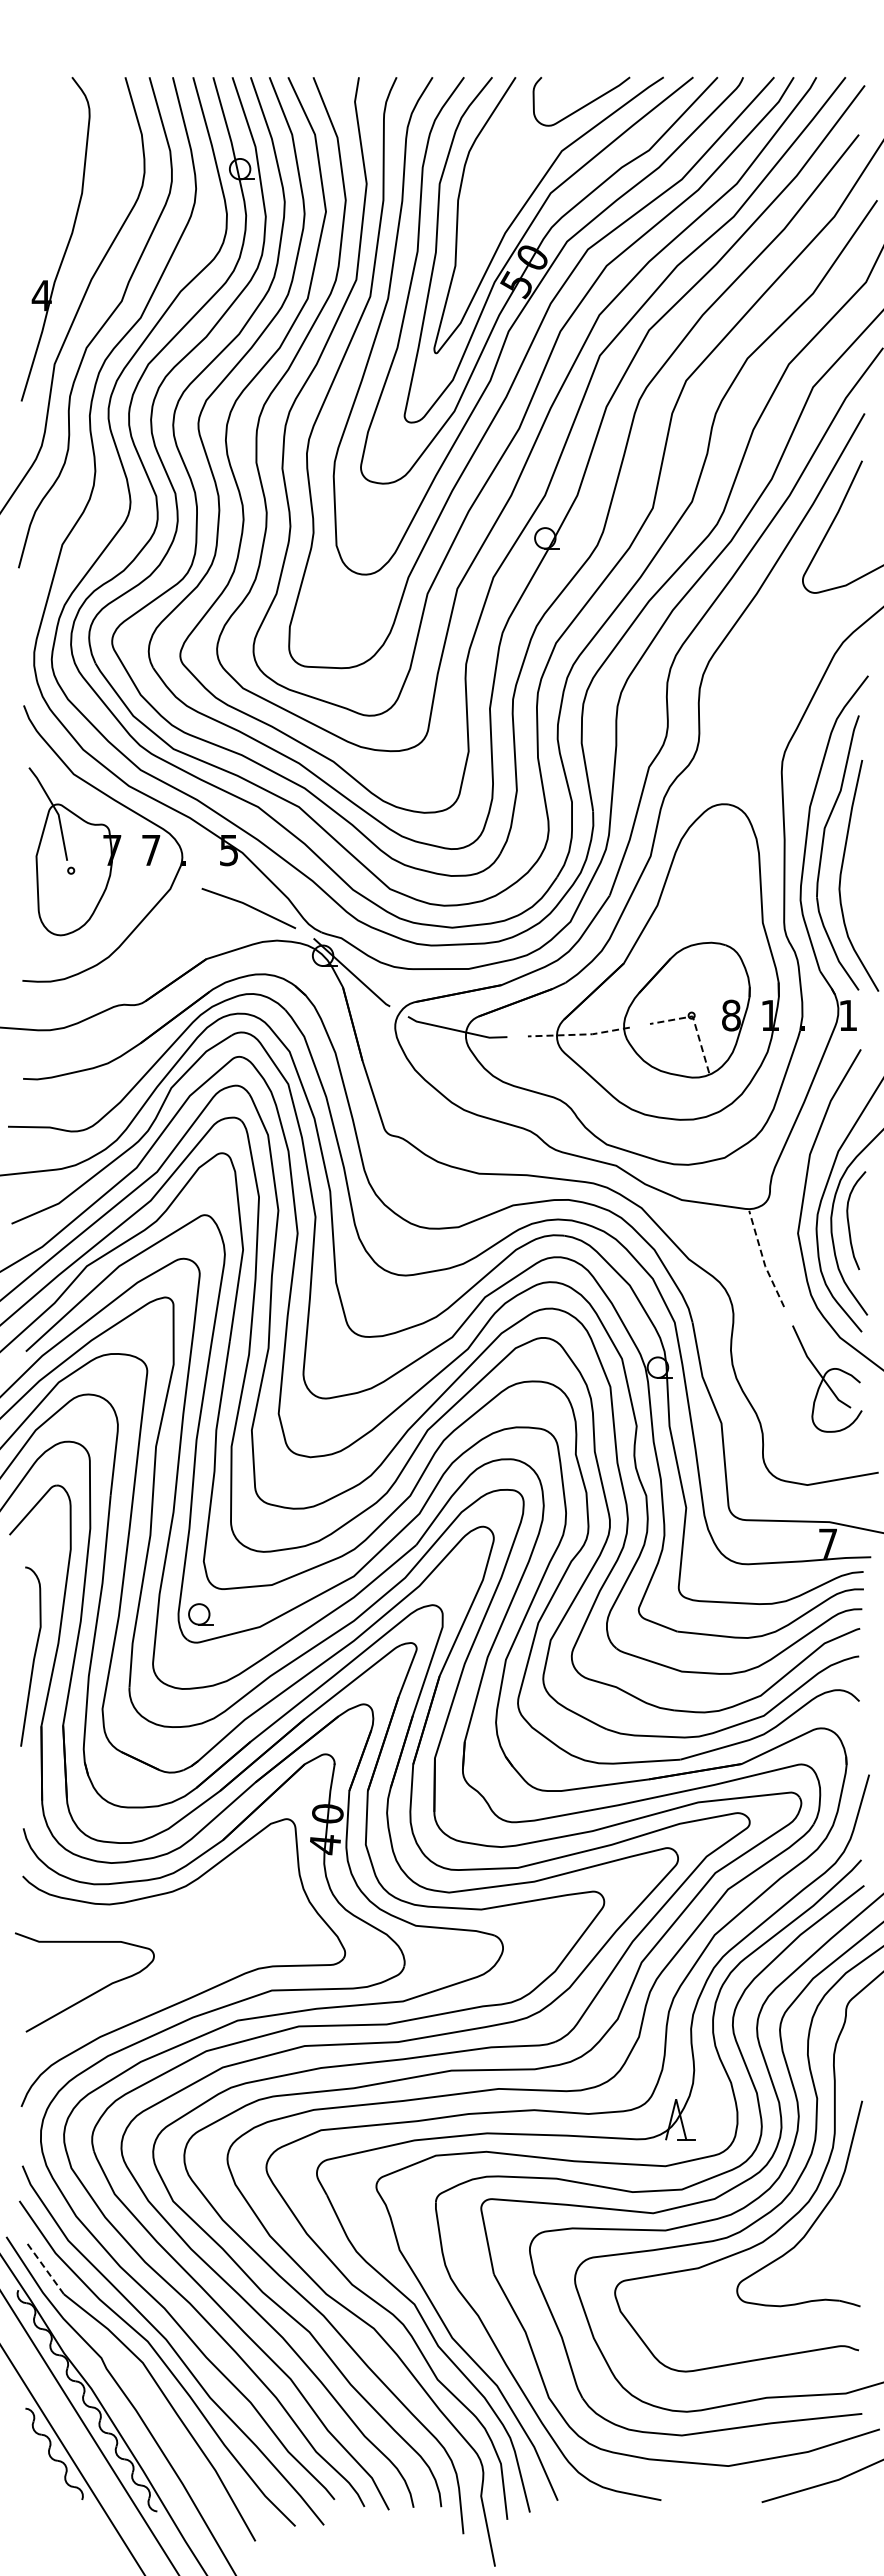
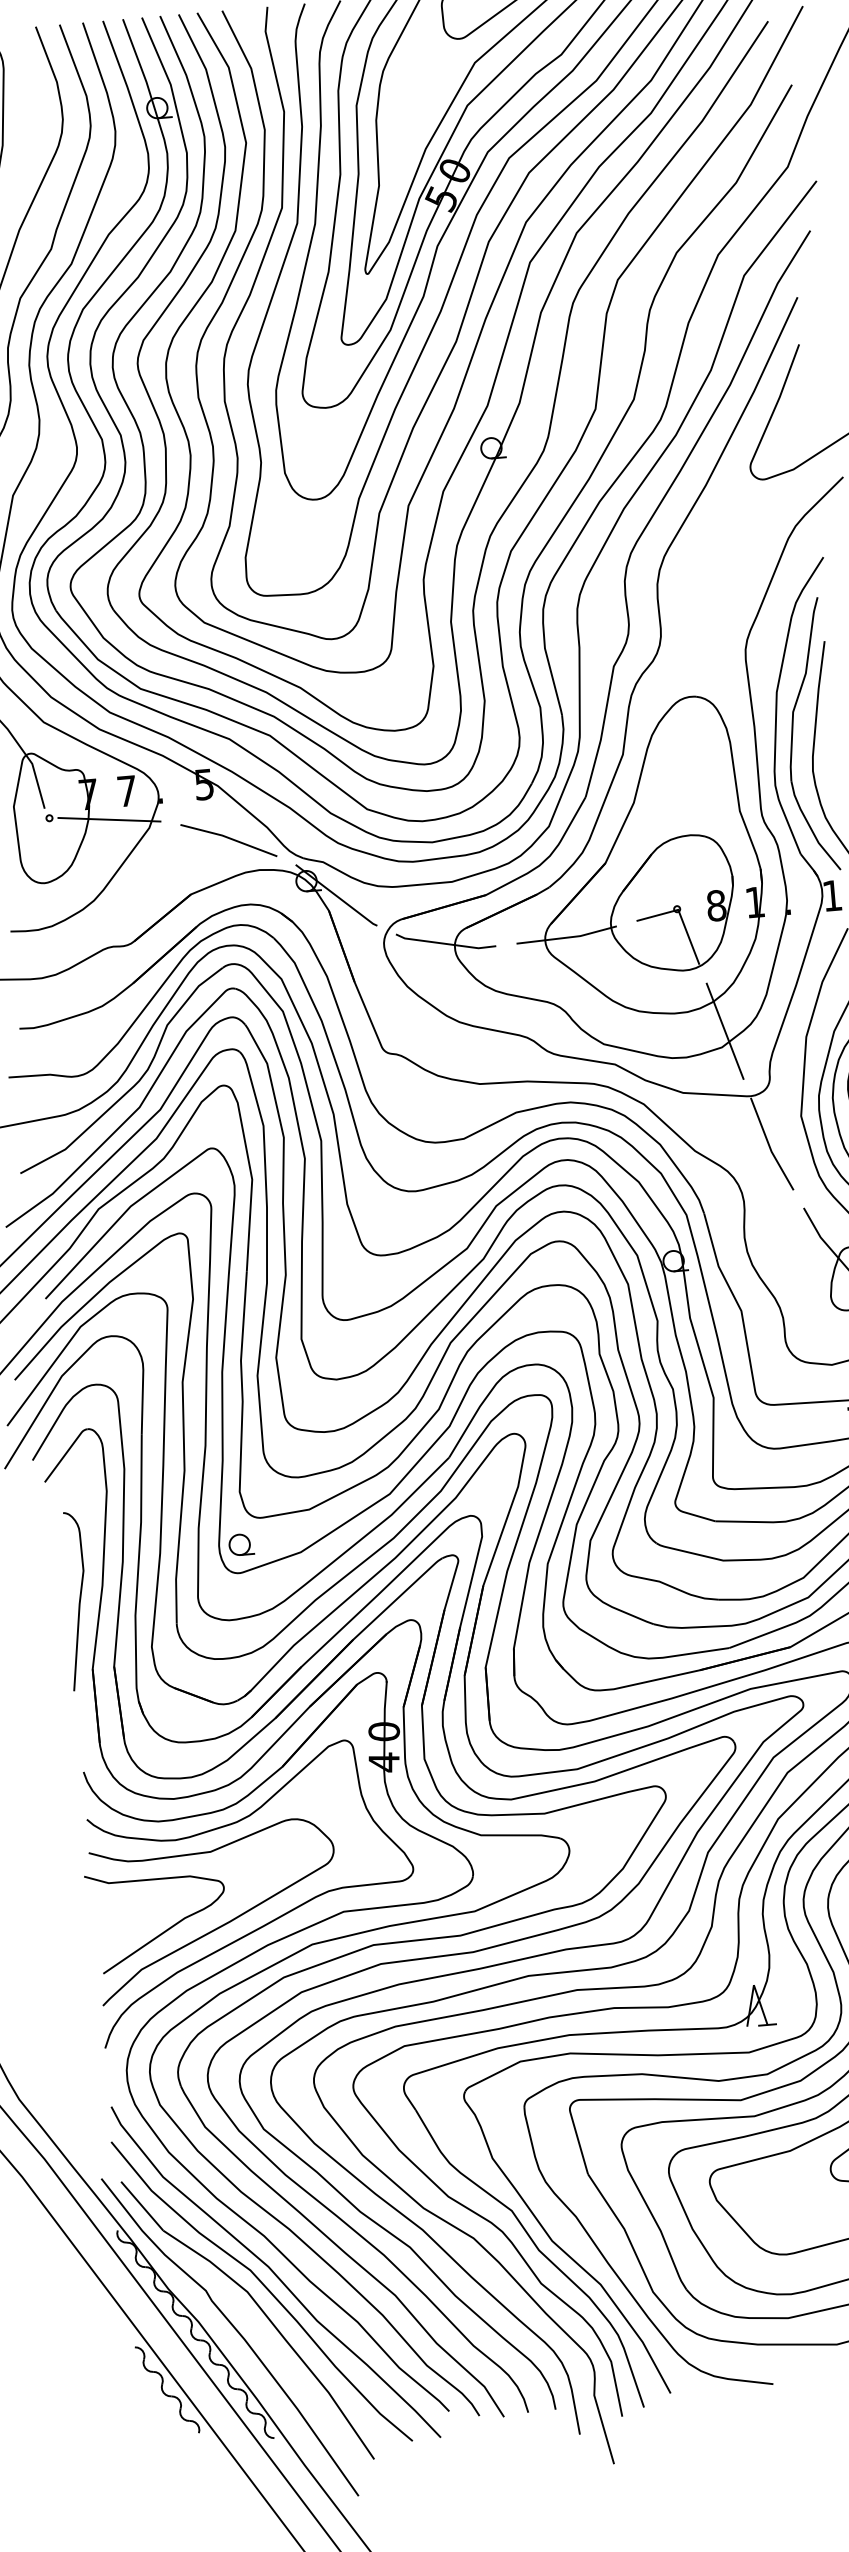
line: (130, 877) -> (108, 819), added
line: (694, 1023) -> (680, 916), dashed -> solid
line: (579, 1034) -> (567, 937), dashed -> solid
line: (728, 1141) -> (724, 1030), added
line: (763, 1260) -> (769, 1145), dashed -> solid
curve: (150, 1992) -> (223, 1924), added
line: (44, 2267) -> (141, 2205), dashed -> solid

